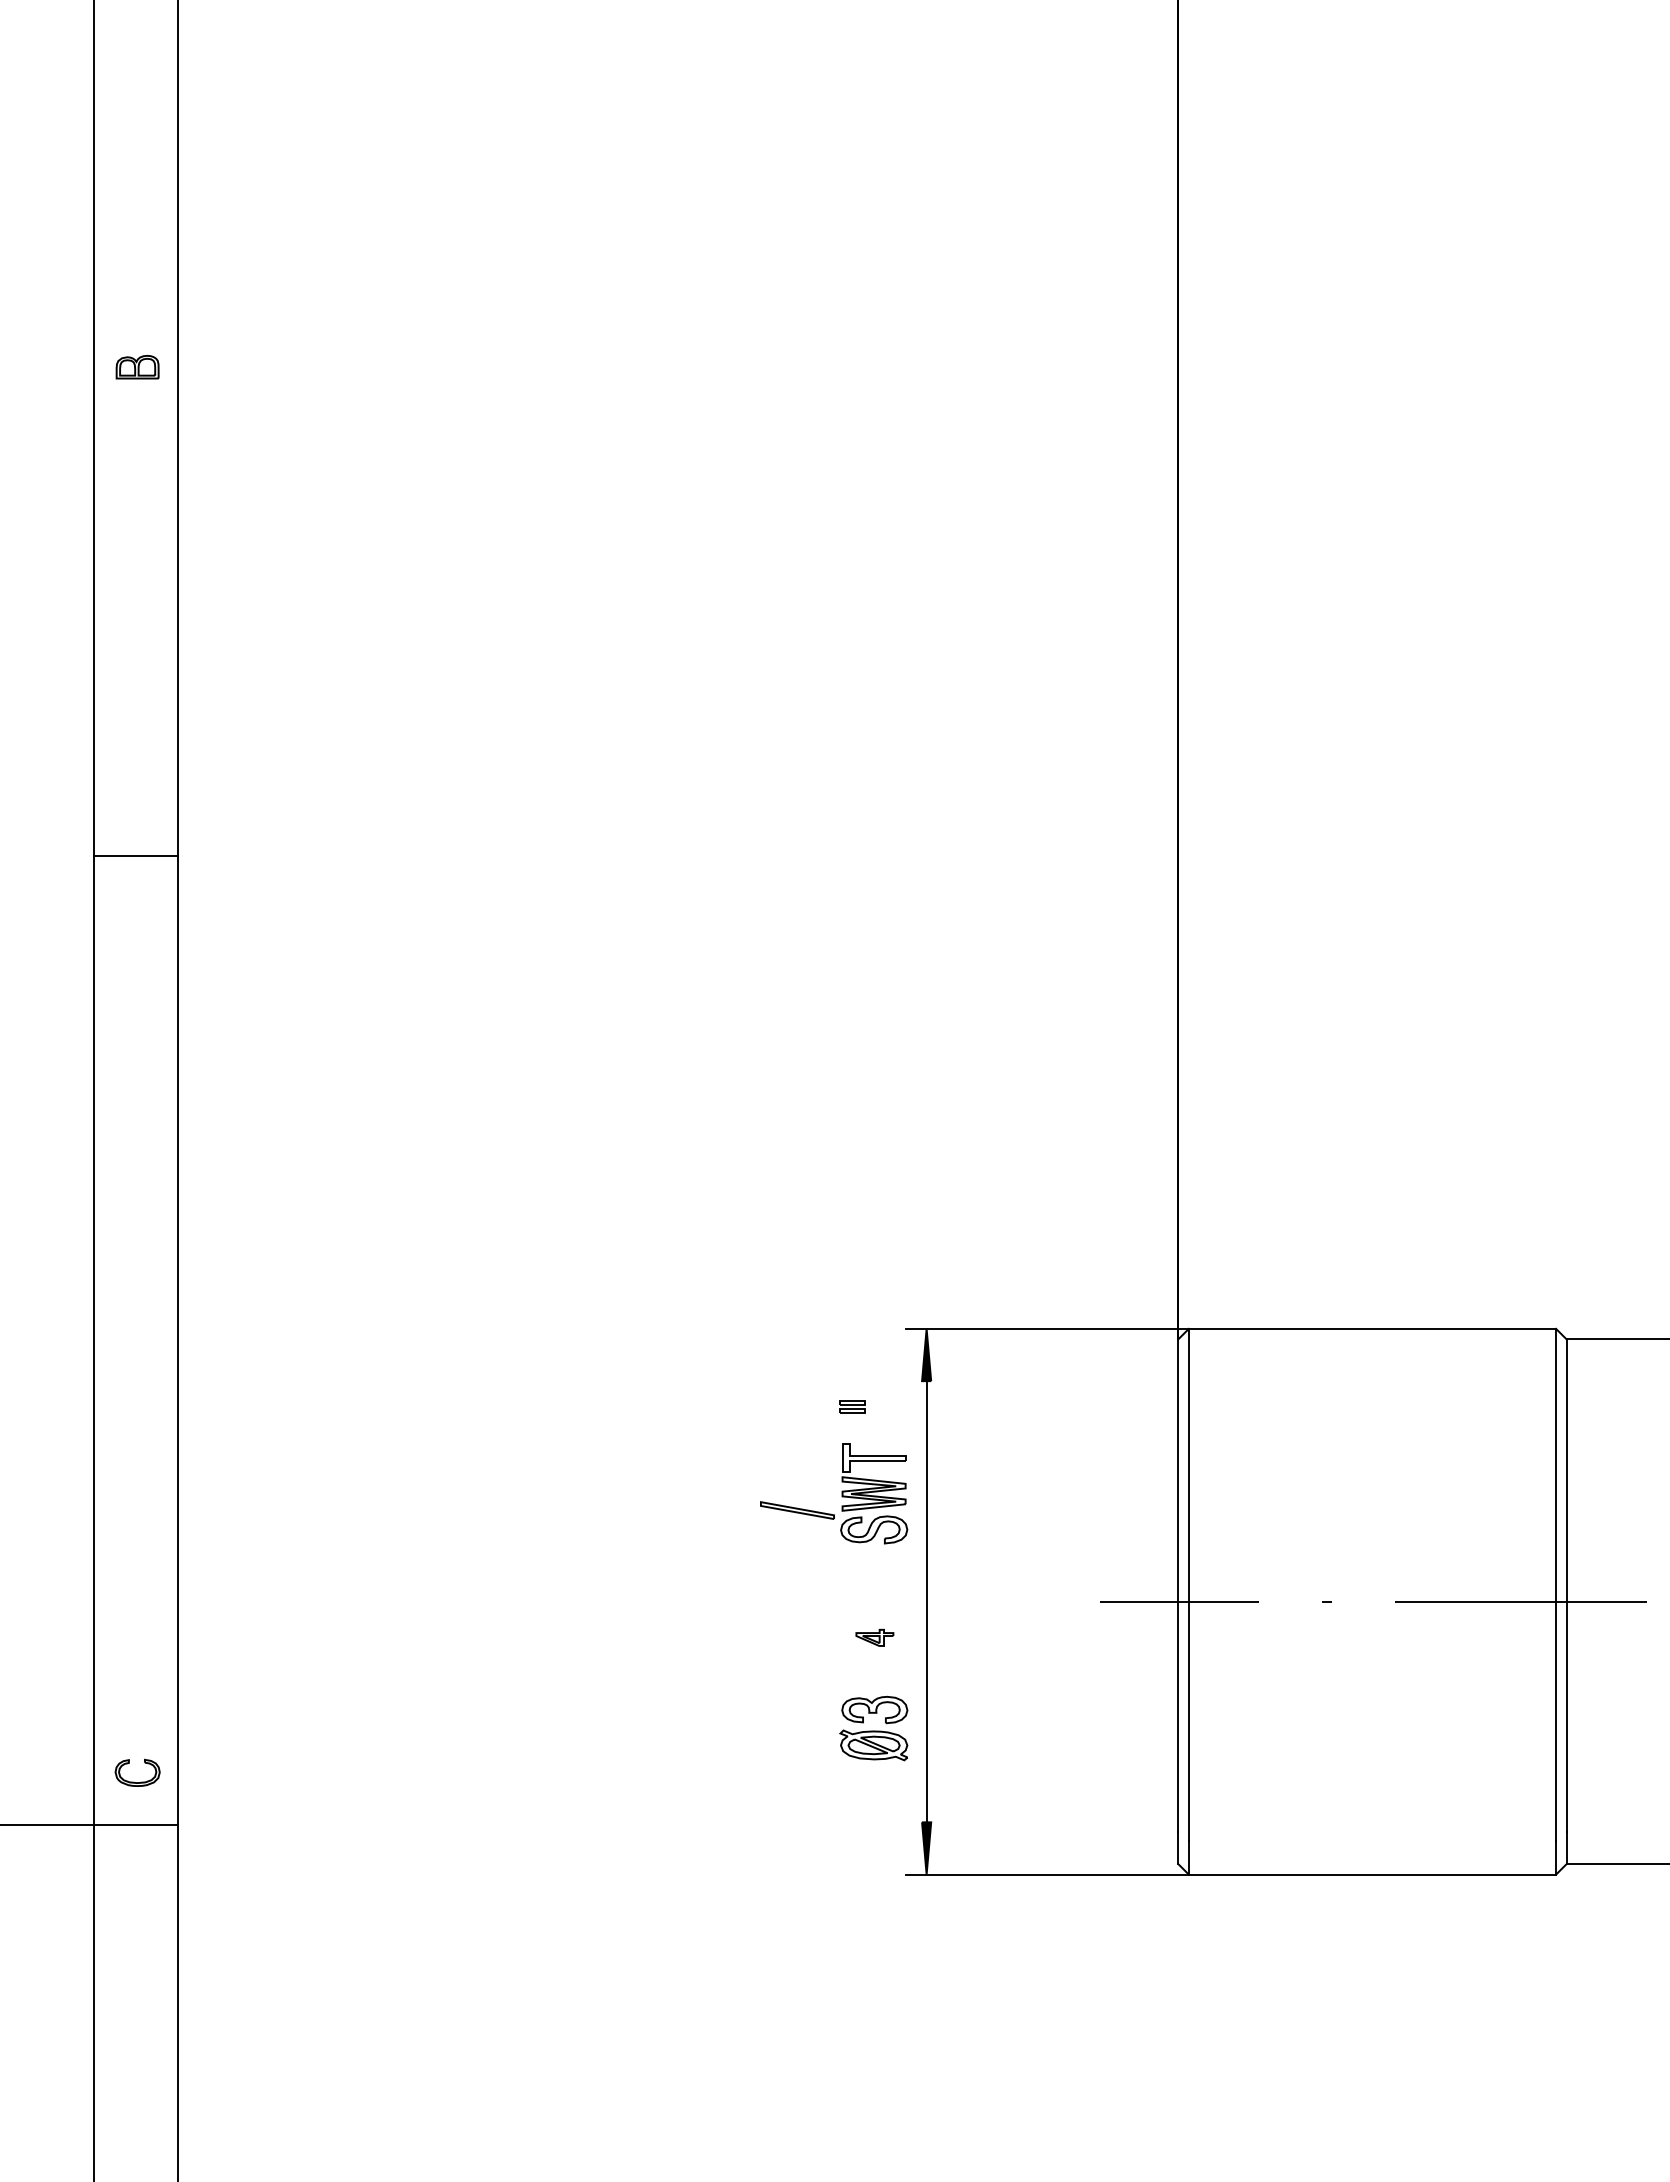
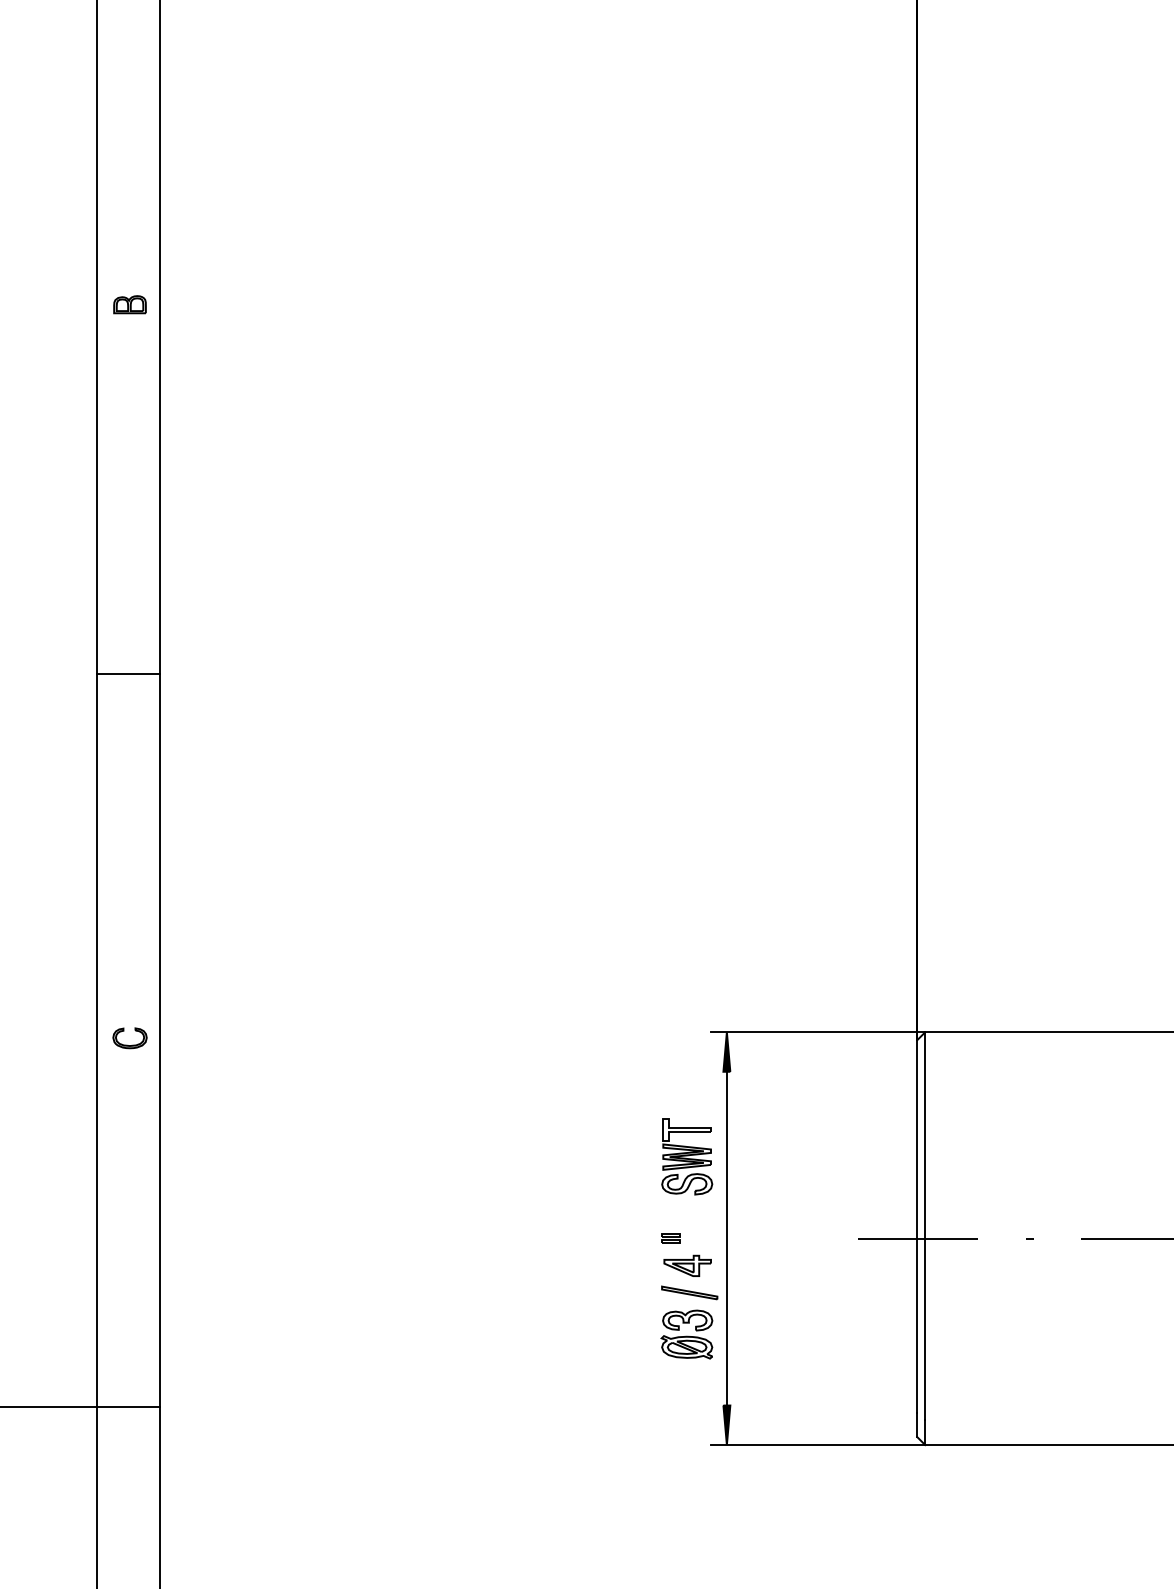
part: (852, 1406) -> (670, 1238), moved
part: (797, 1510) -> (689, 1292), moved
part: (874, 1637) -> (687, 1265), size x1.67
part: (134, 1781) -> (127, 1044), moved

